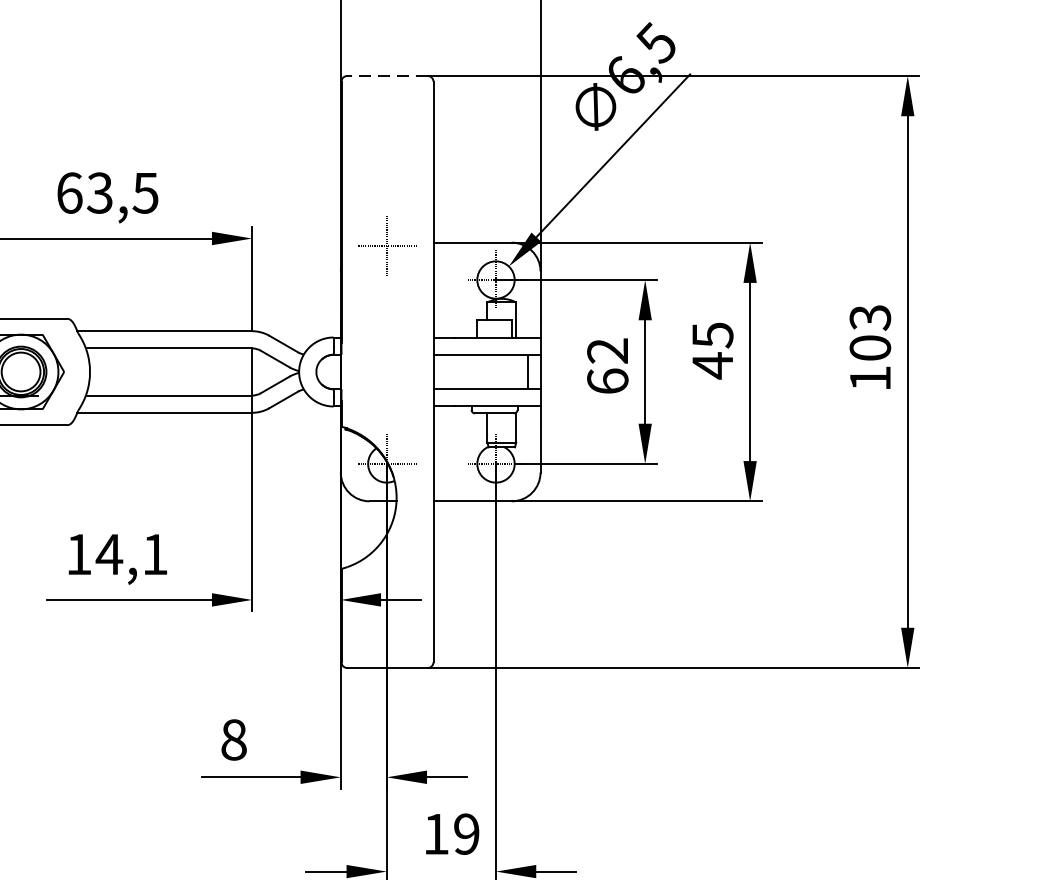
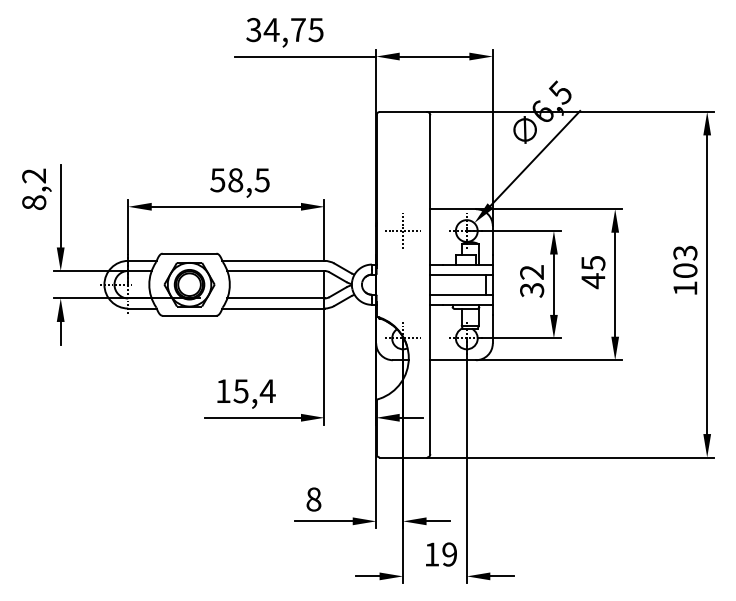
line: (387, 75) -> (403, 111), dashed -> solid
text: (84, 193) -> (226, 180), 63,5 -> 58,5
part: (385, 244) -> (402, 230), moved
text: (608, 380) -> (532, 289), 62 -> 32
text: (132, 554) -> (254, 391), 14,1 -> 15,4

